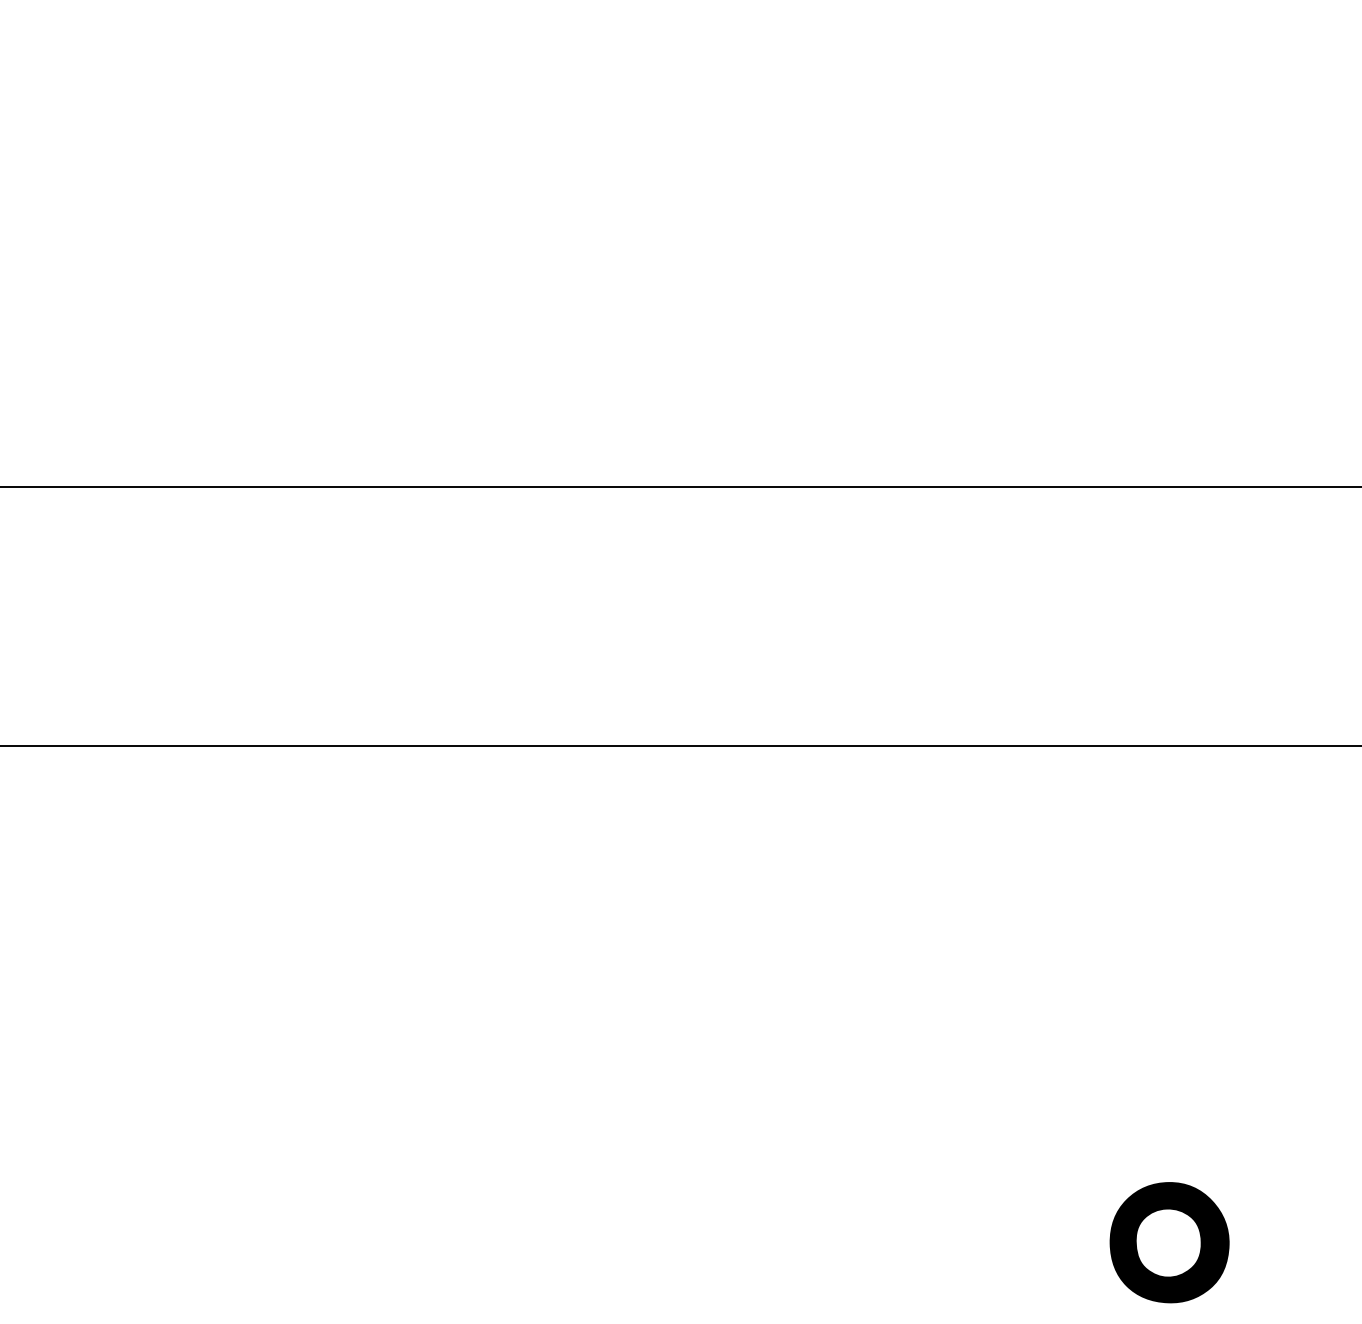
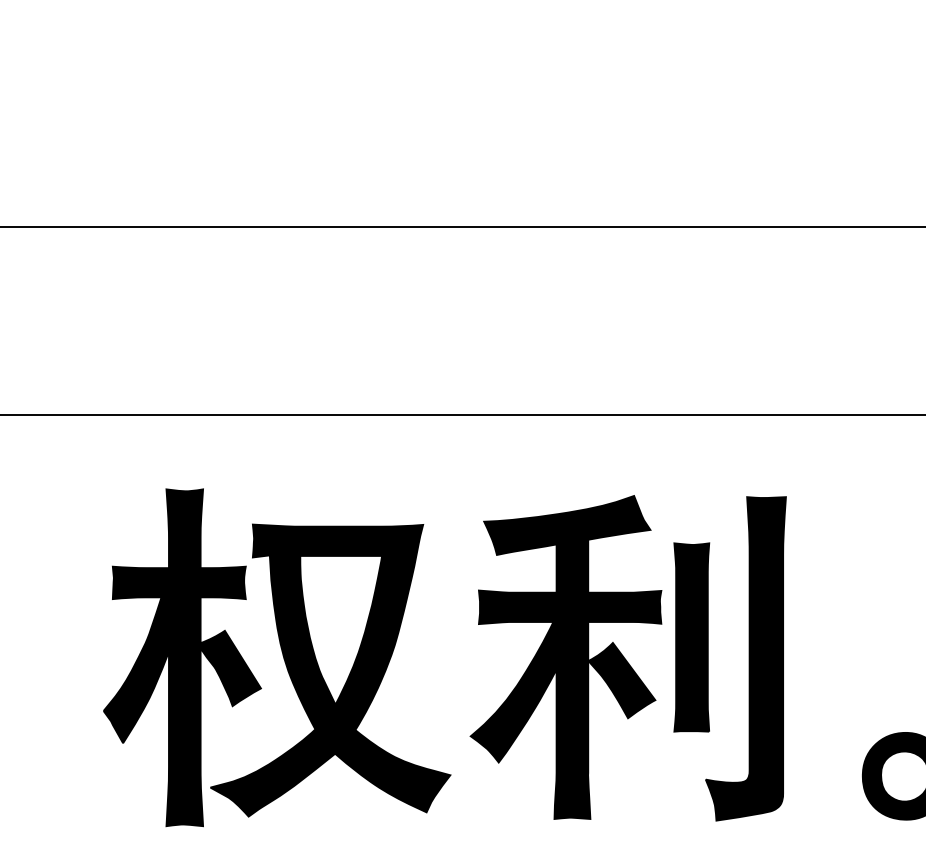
part: (312, 1076) -> (282, 655), added
part: (787, 1080) -> (627, 658), added

